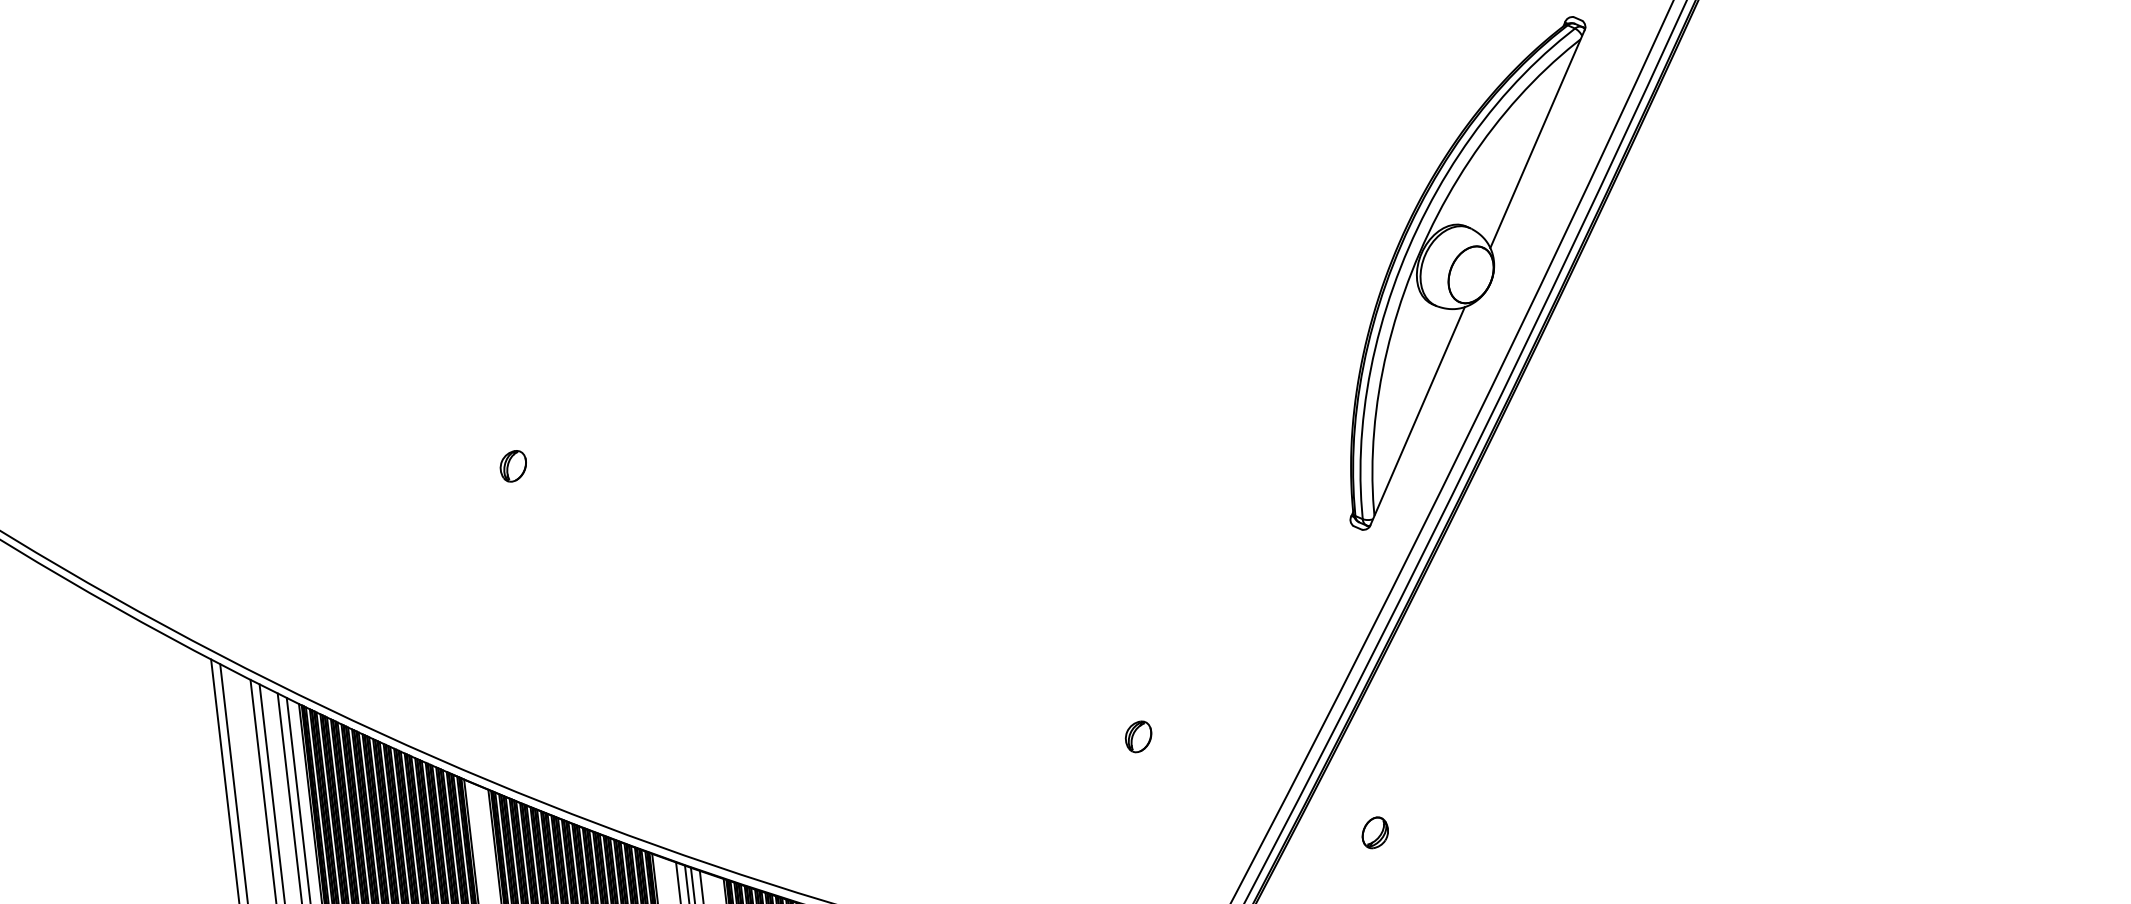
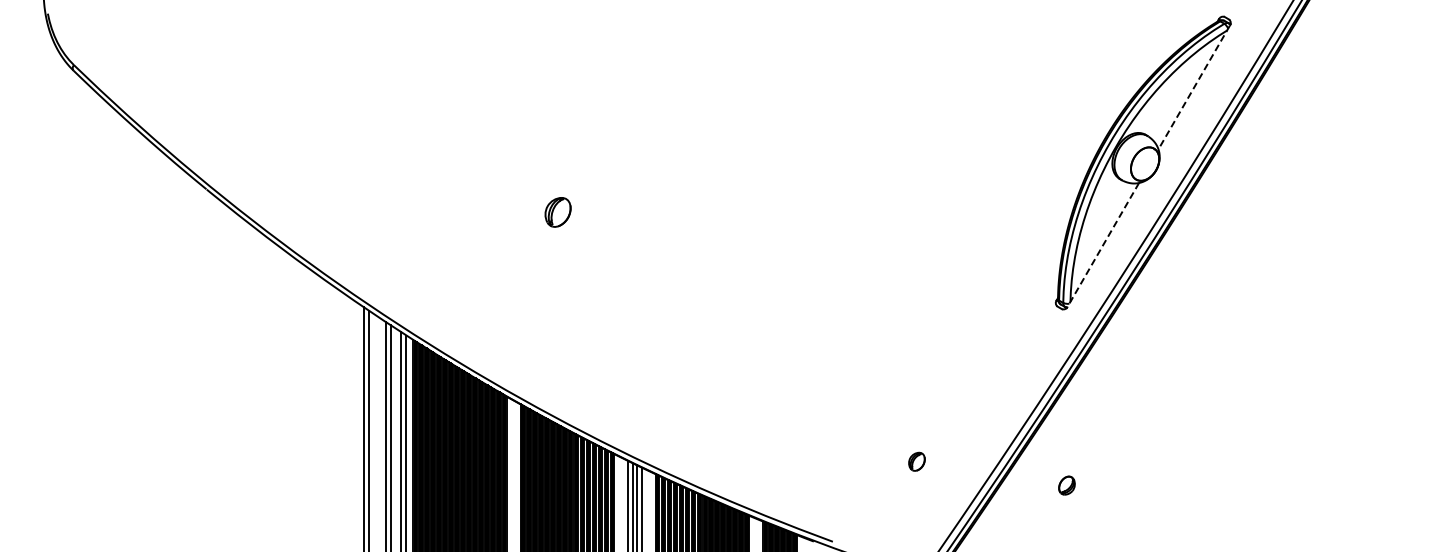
line: (1536, 141) -> (1193, 88), solid -> dashed
line: (1418, 416) -> (1103, 245), solid -> dashed
part: (513, 466) -> (558, 212), size x1.6
part: (1137, 736) -> (916, 461), moved
part: (1374, 832) -> (1066, 485), moved

